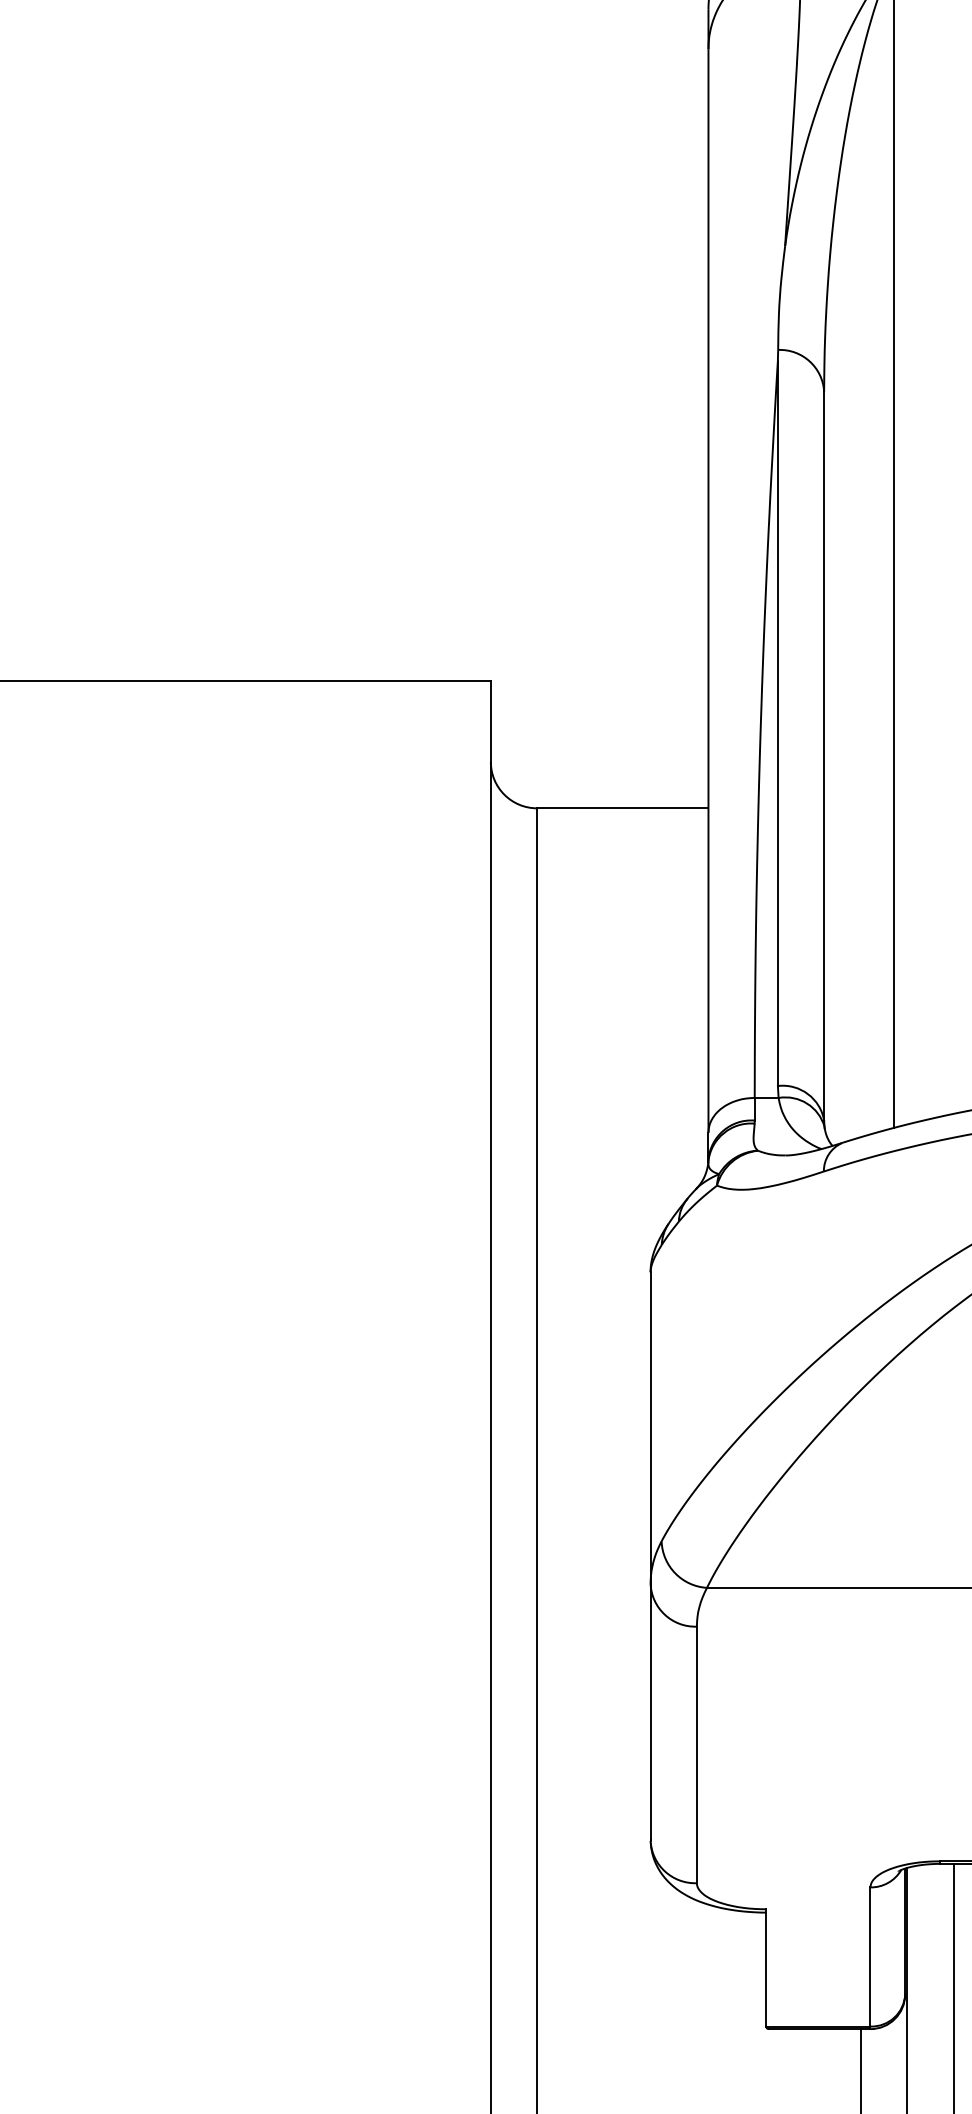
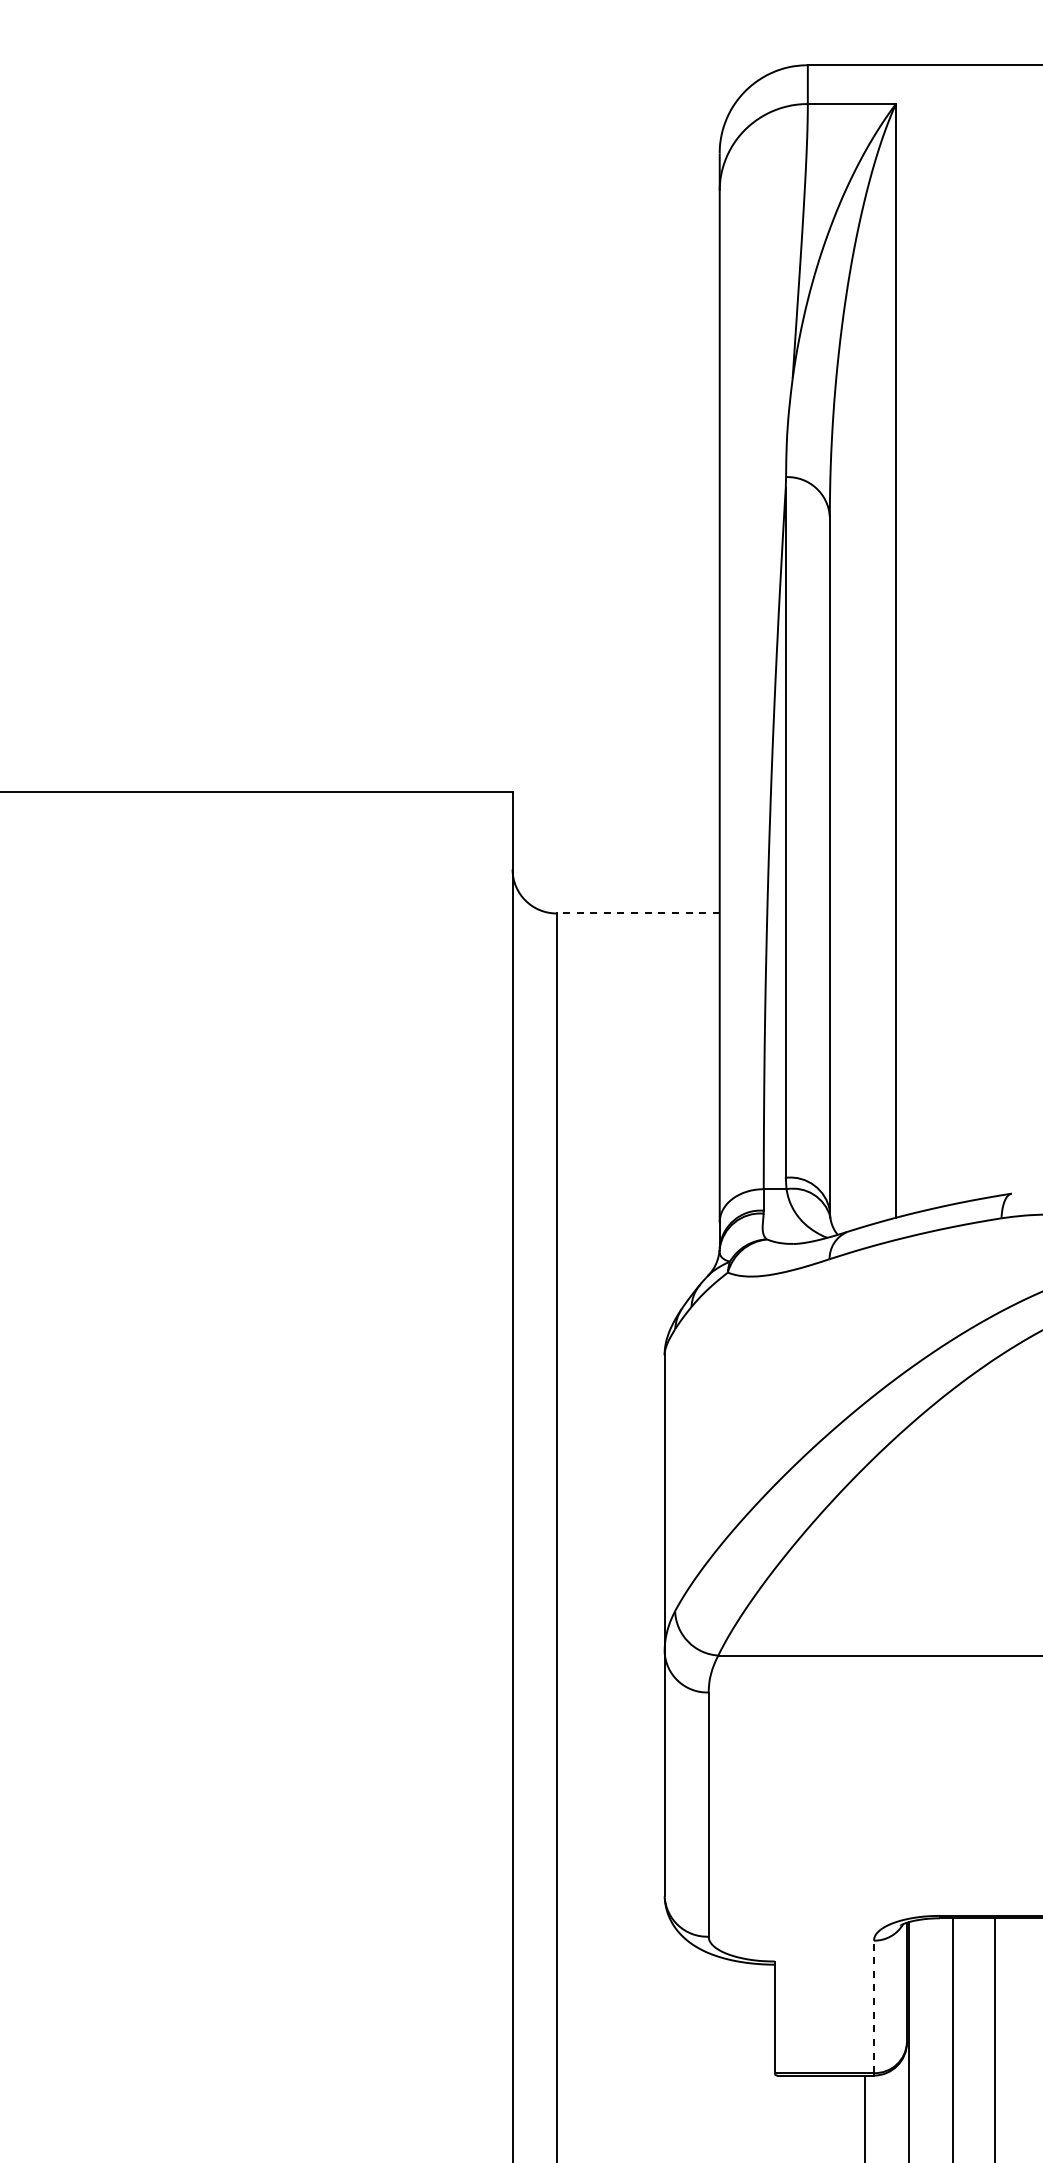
line: (623, 808) -> (638, 913), solid -> dashed
line: (870, 1956) -> (873, 2006), solid -> dashed

